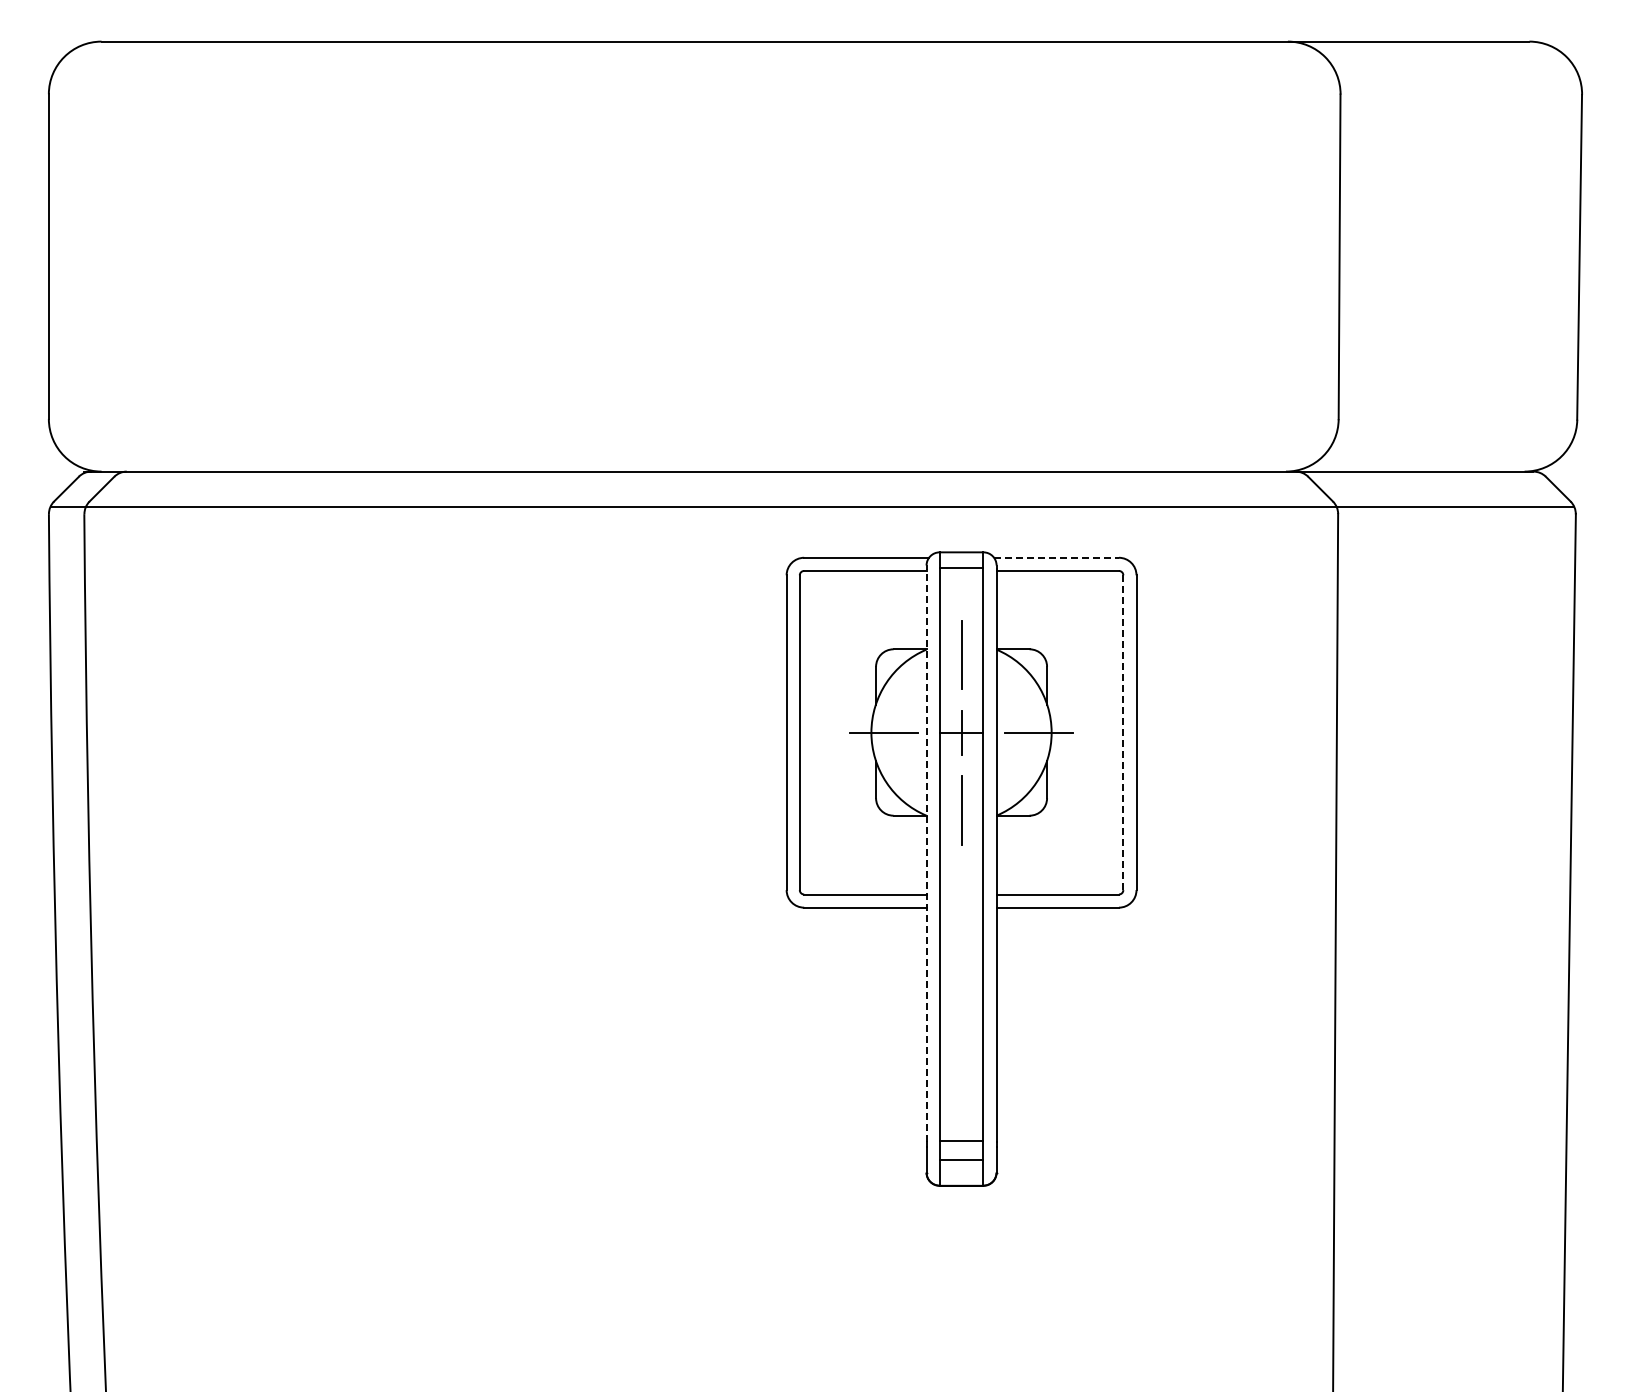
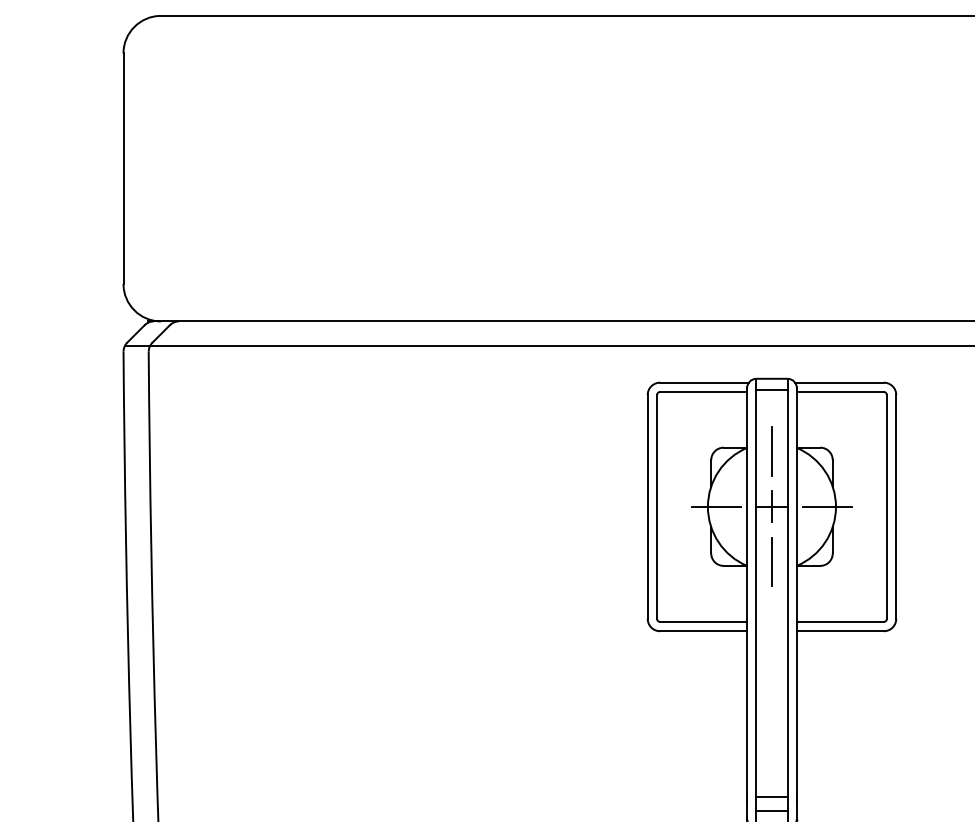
line: (1057, 557) -> (840, 382), dashed -> solid
line: (1123, 732) -> (887, 506), dashed -> solid
line: (926, 855) -> (747, 594), dashed -> solid

